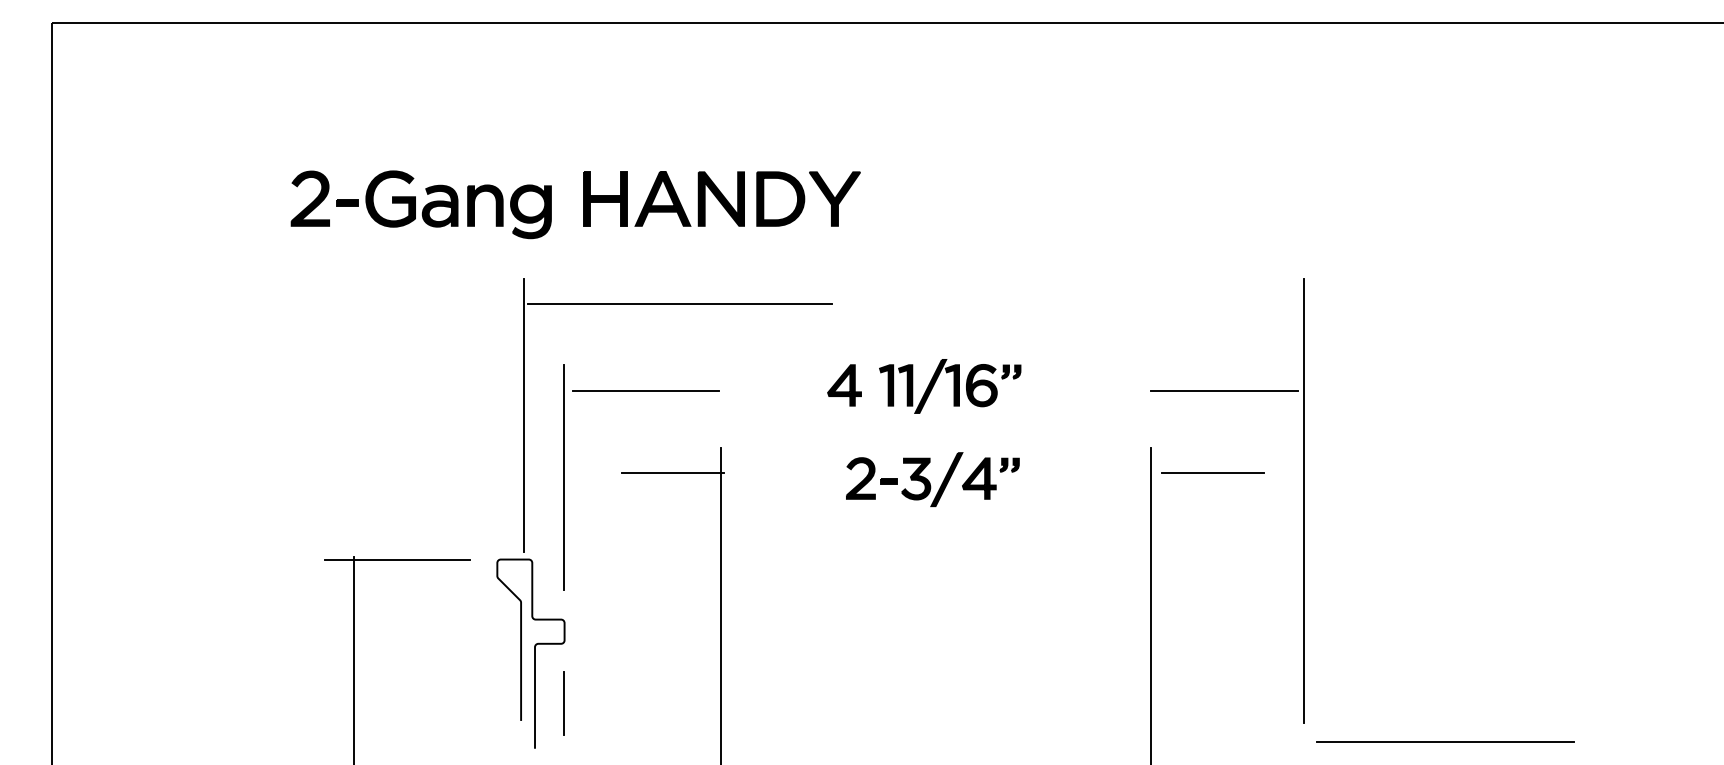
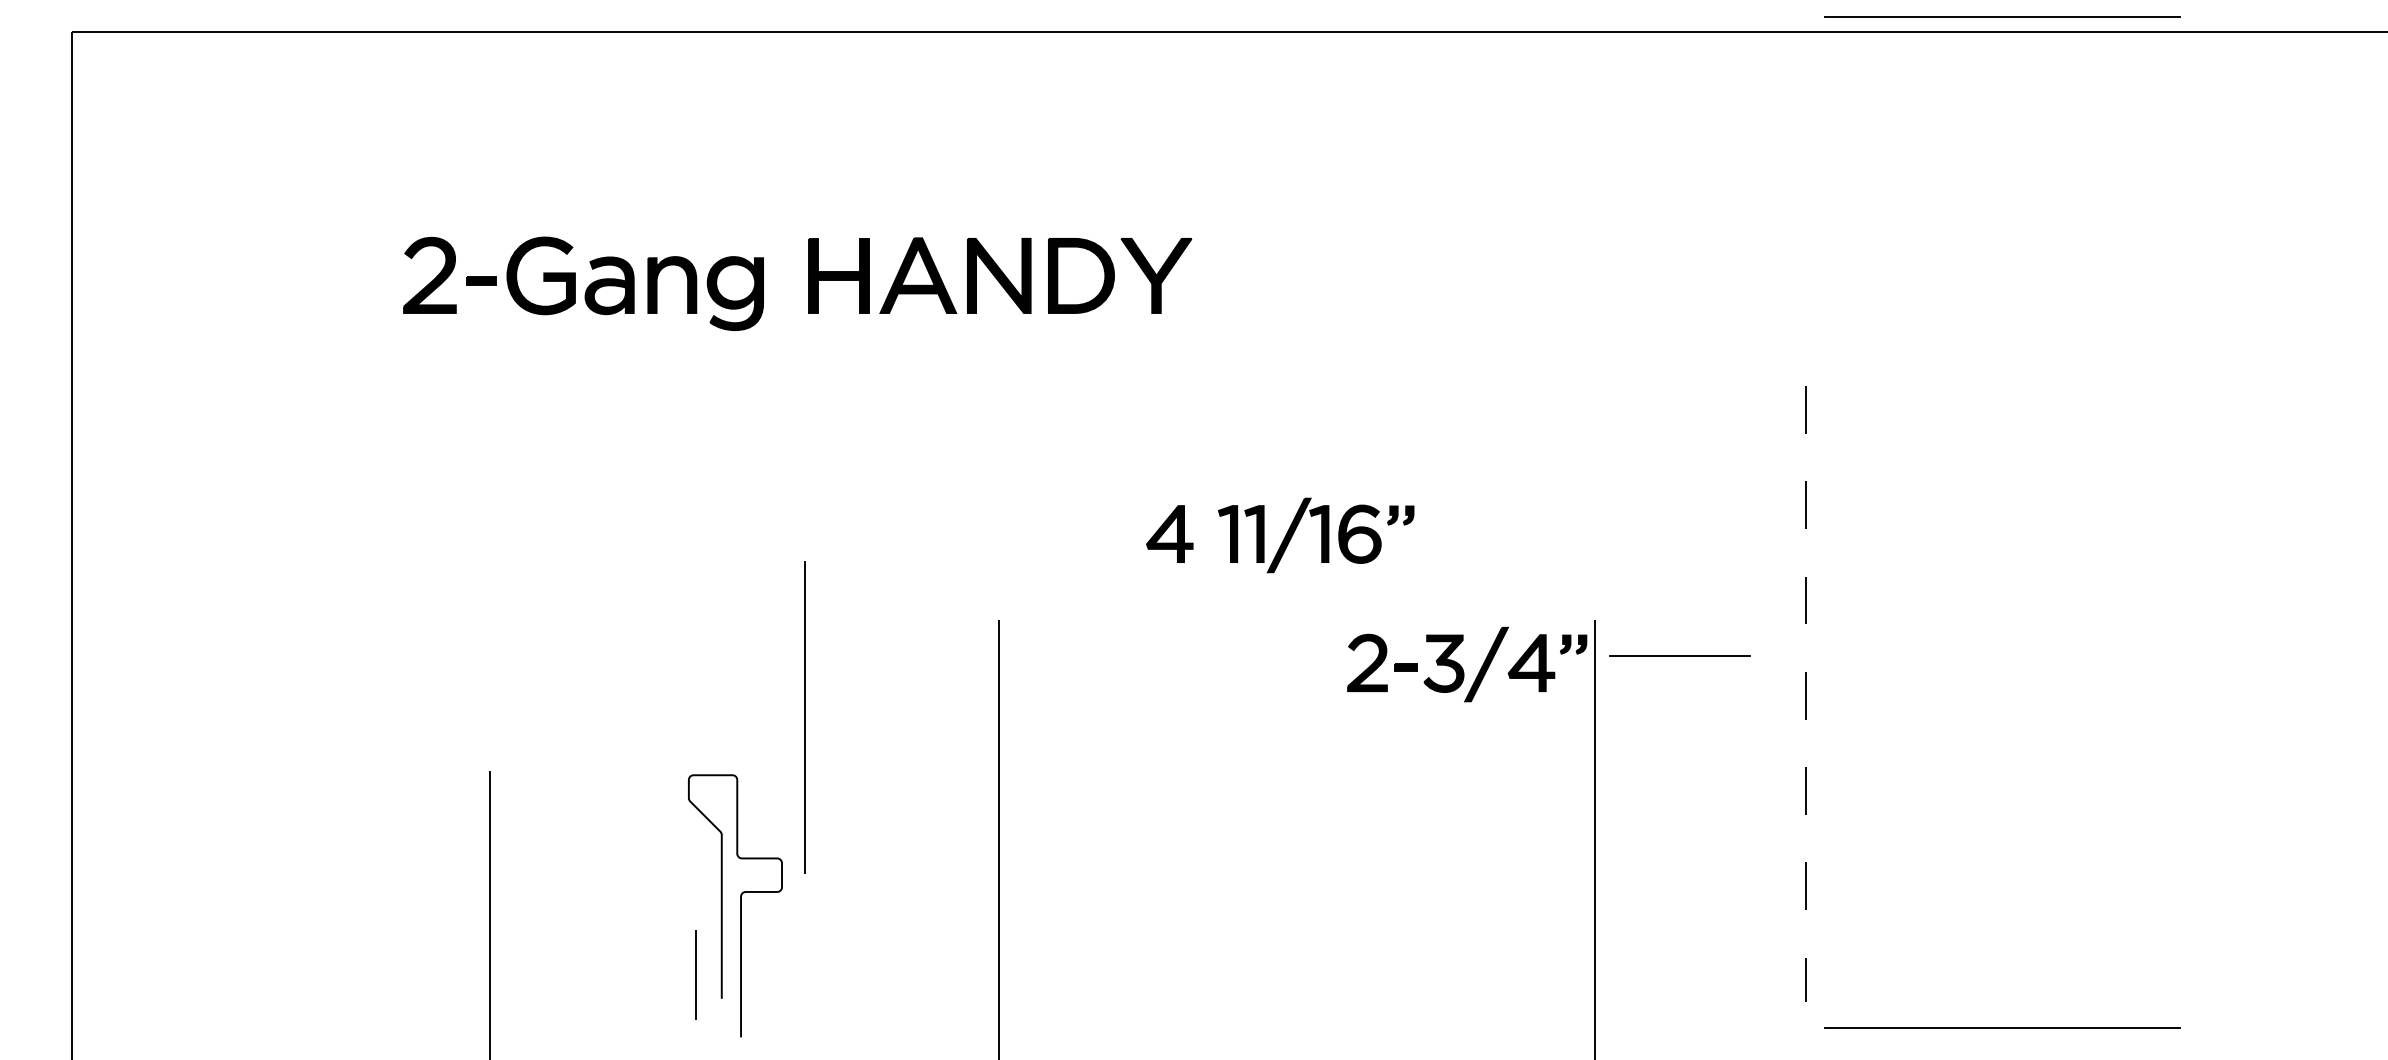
line: (1445, 11) -> (2002, 16), added
line: (679, 304) -> (941, 421), removed
line: (645, 390) -> (894, 541), removed
line: (1224, 390) -> (1695, 541), removed
line: (523, 415) -> (725, 575), removed
line: (672, 473) -> (931, 655), removed
line: (564, 477) -> (804, 717), moved
part: (933, 479) -> (1467, 664), moved
line: (1304, 501) -> (1806, 694), solid -> dashed
line: (397, 559) -> (550, 775), removed
line: (564, 703) -> (695, 974), moved

